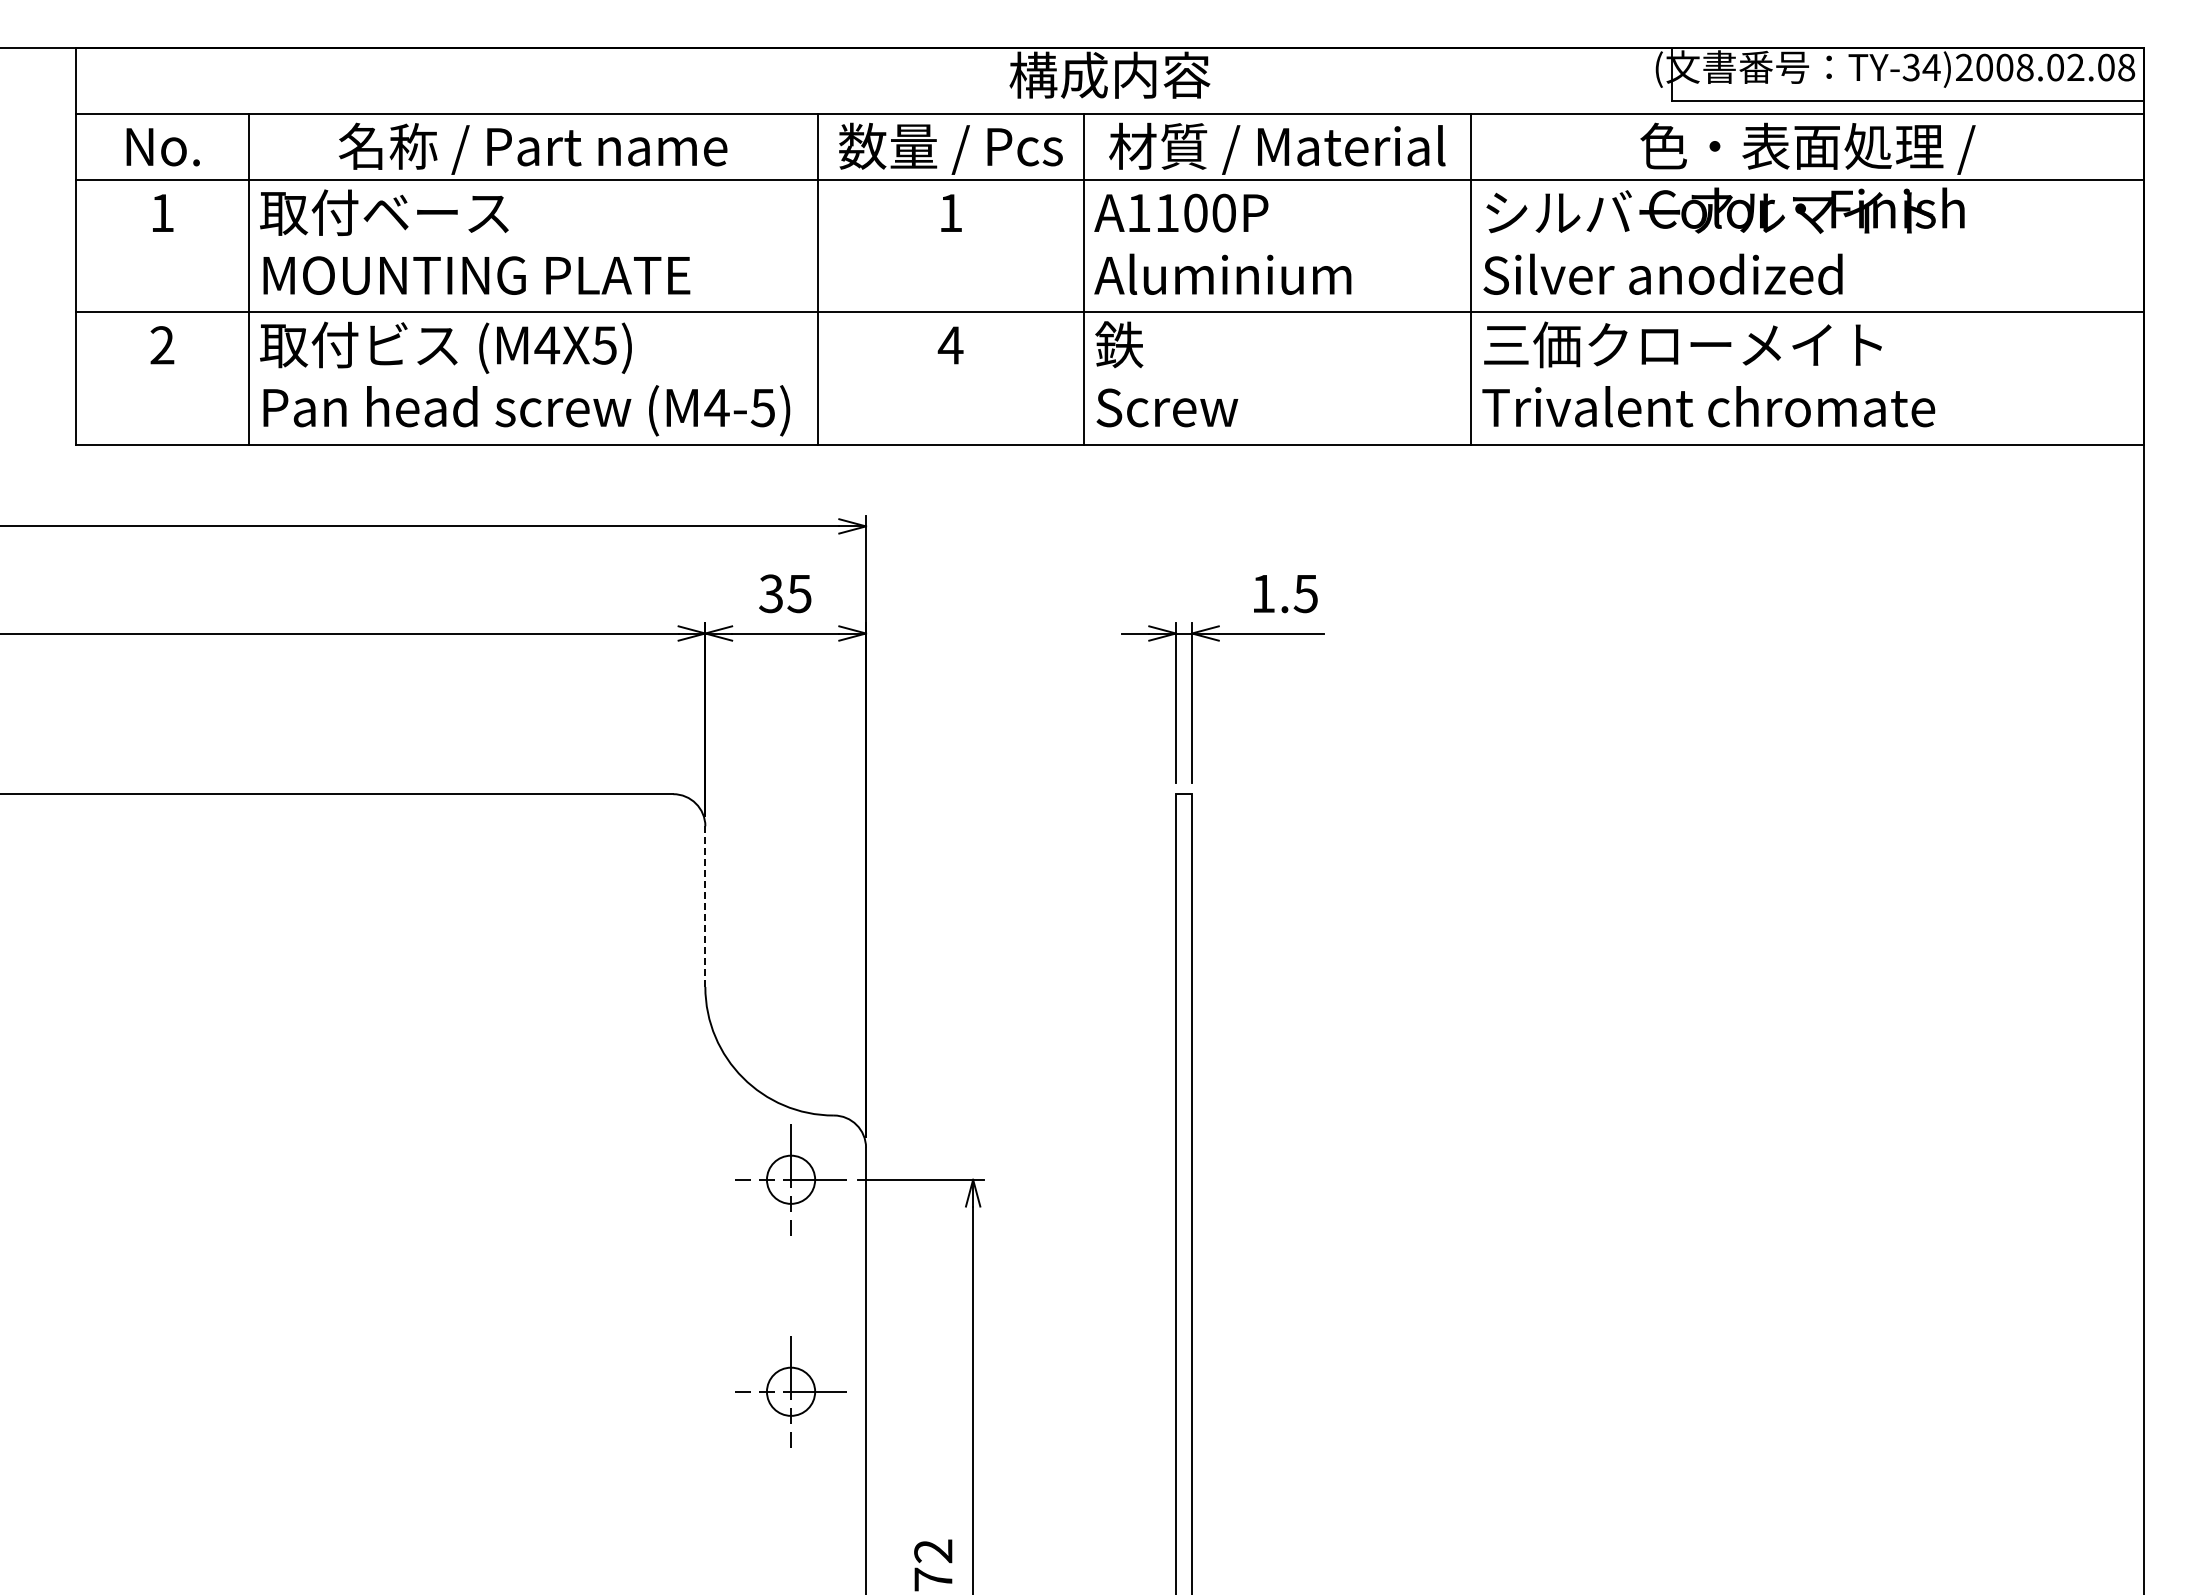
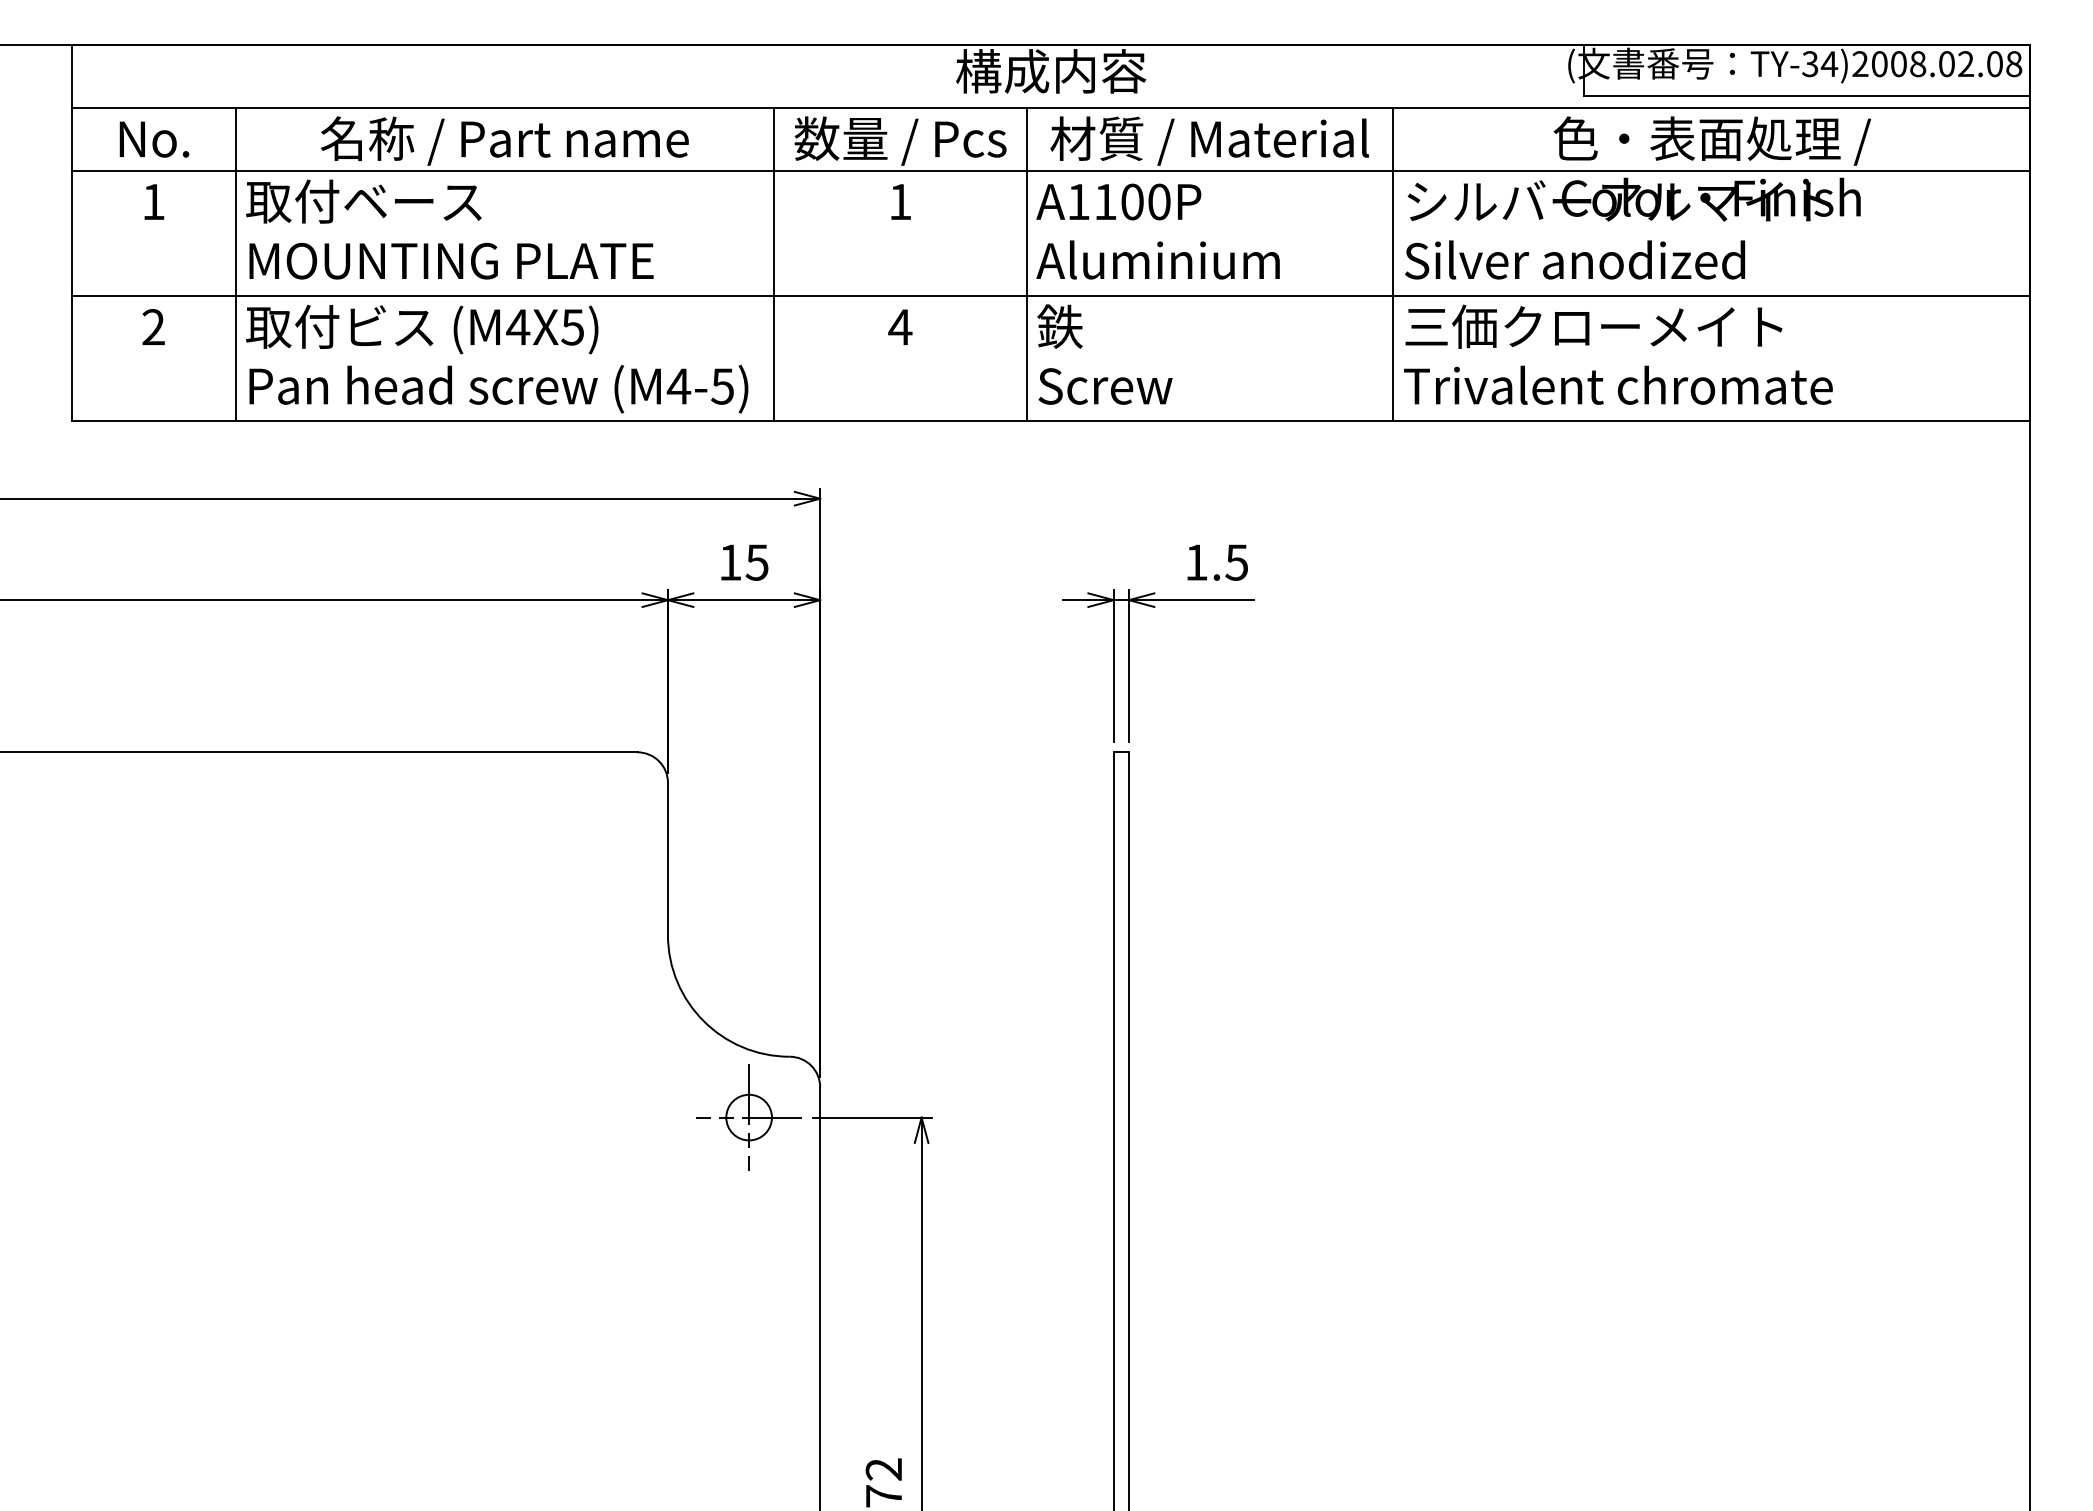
text: (770, 593) -> (729, 562), 35 -> 15
line: (705, 906) -> (668, 858), dashed -> solid
part: (790, 1391) -> (748, 1318), removed

